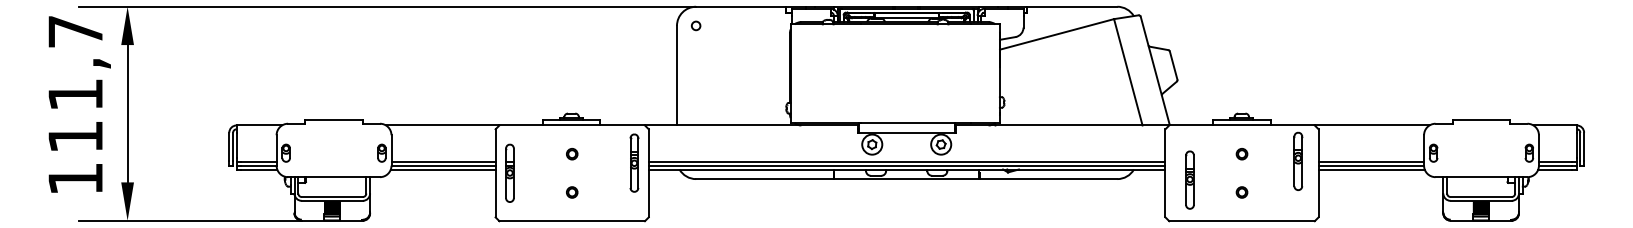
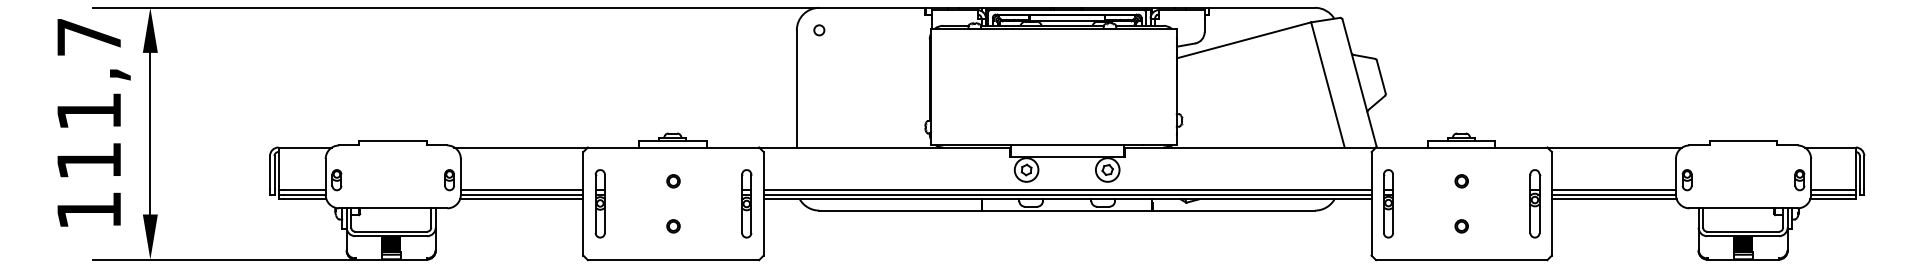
part: (1298, 161) -> (1535, 203), moved
part: (634, 162) -> (746, 203), moved
part: (1189, 179) -> (1388, 203), moved

